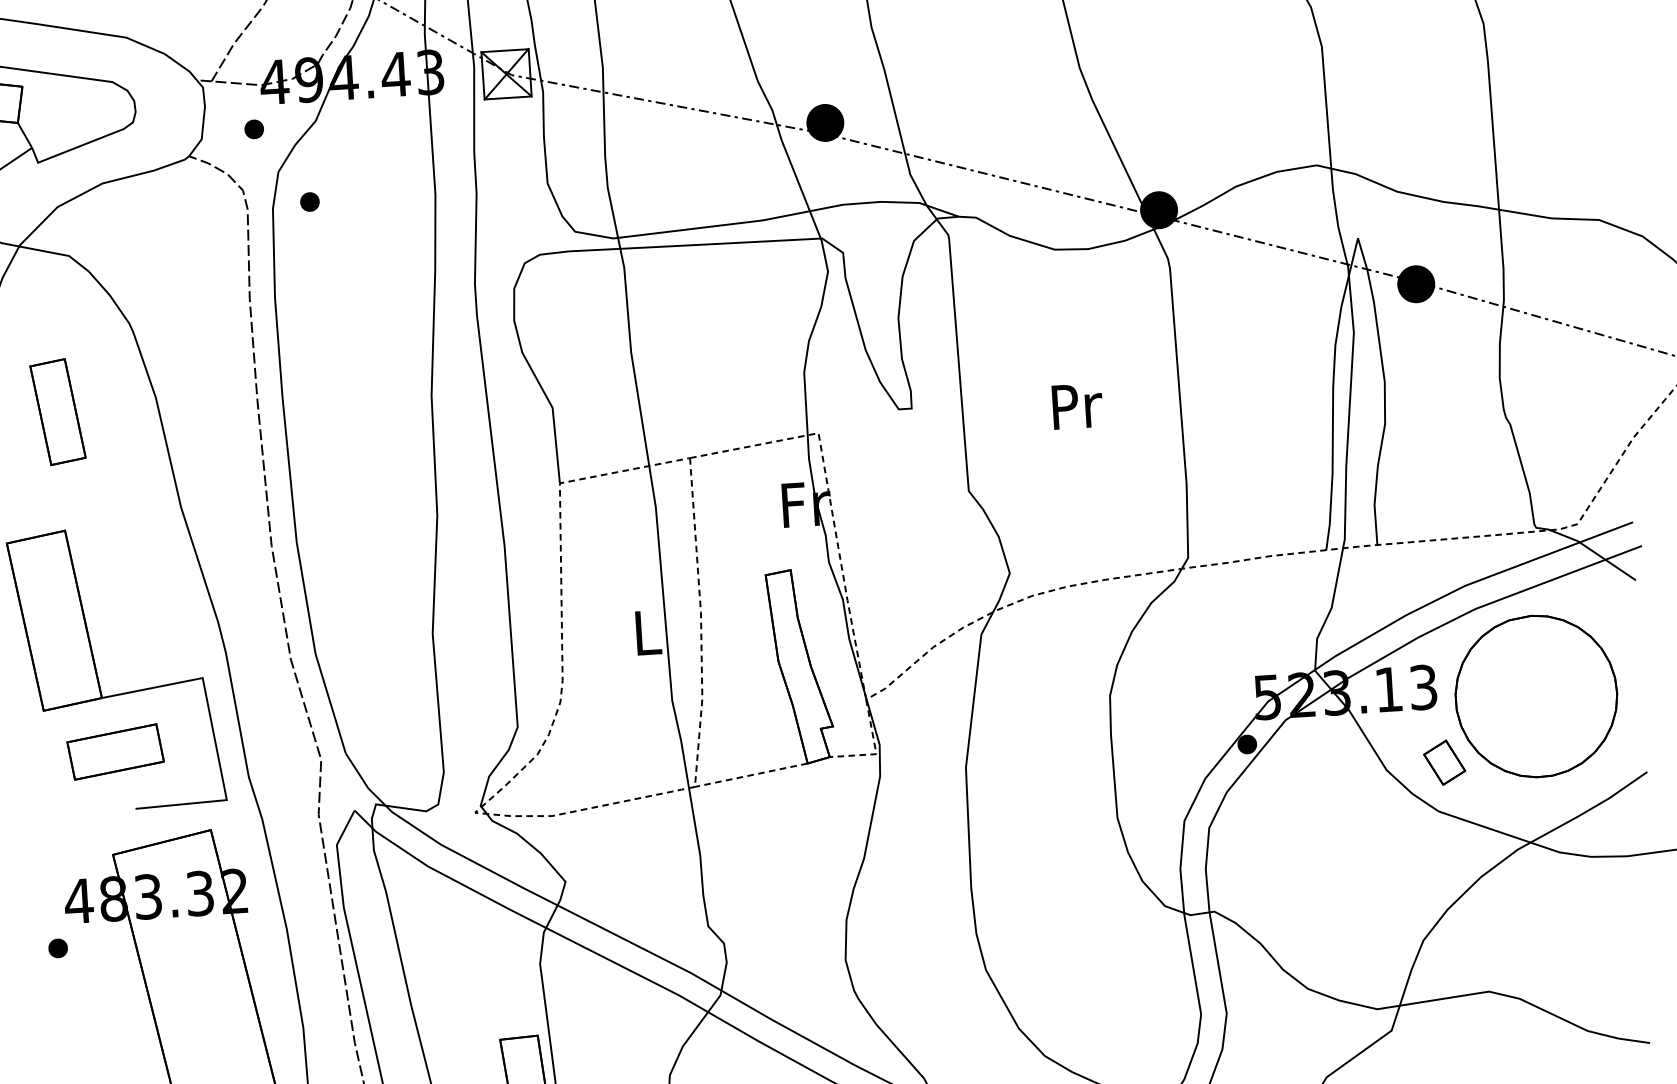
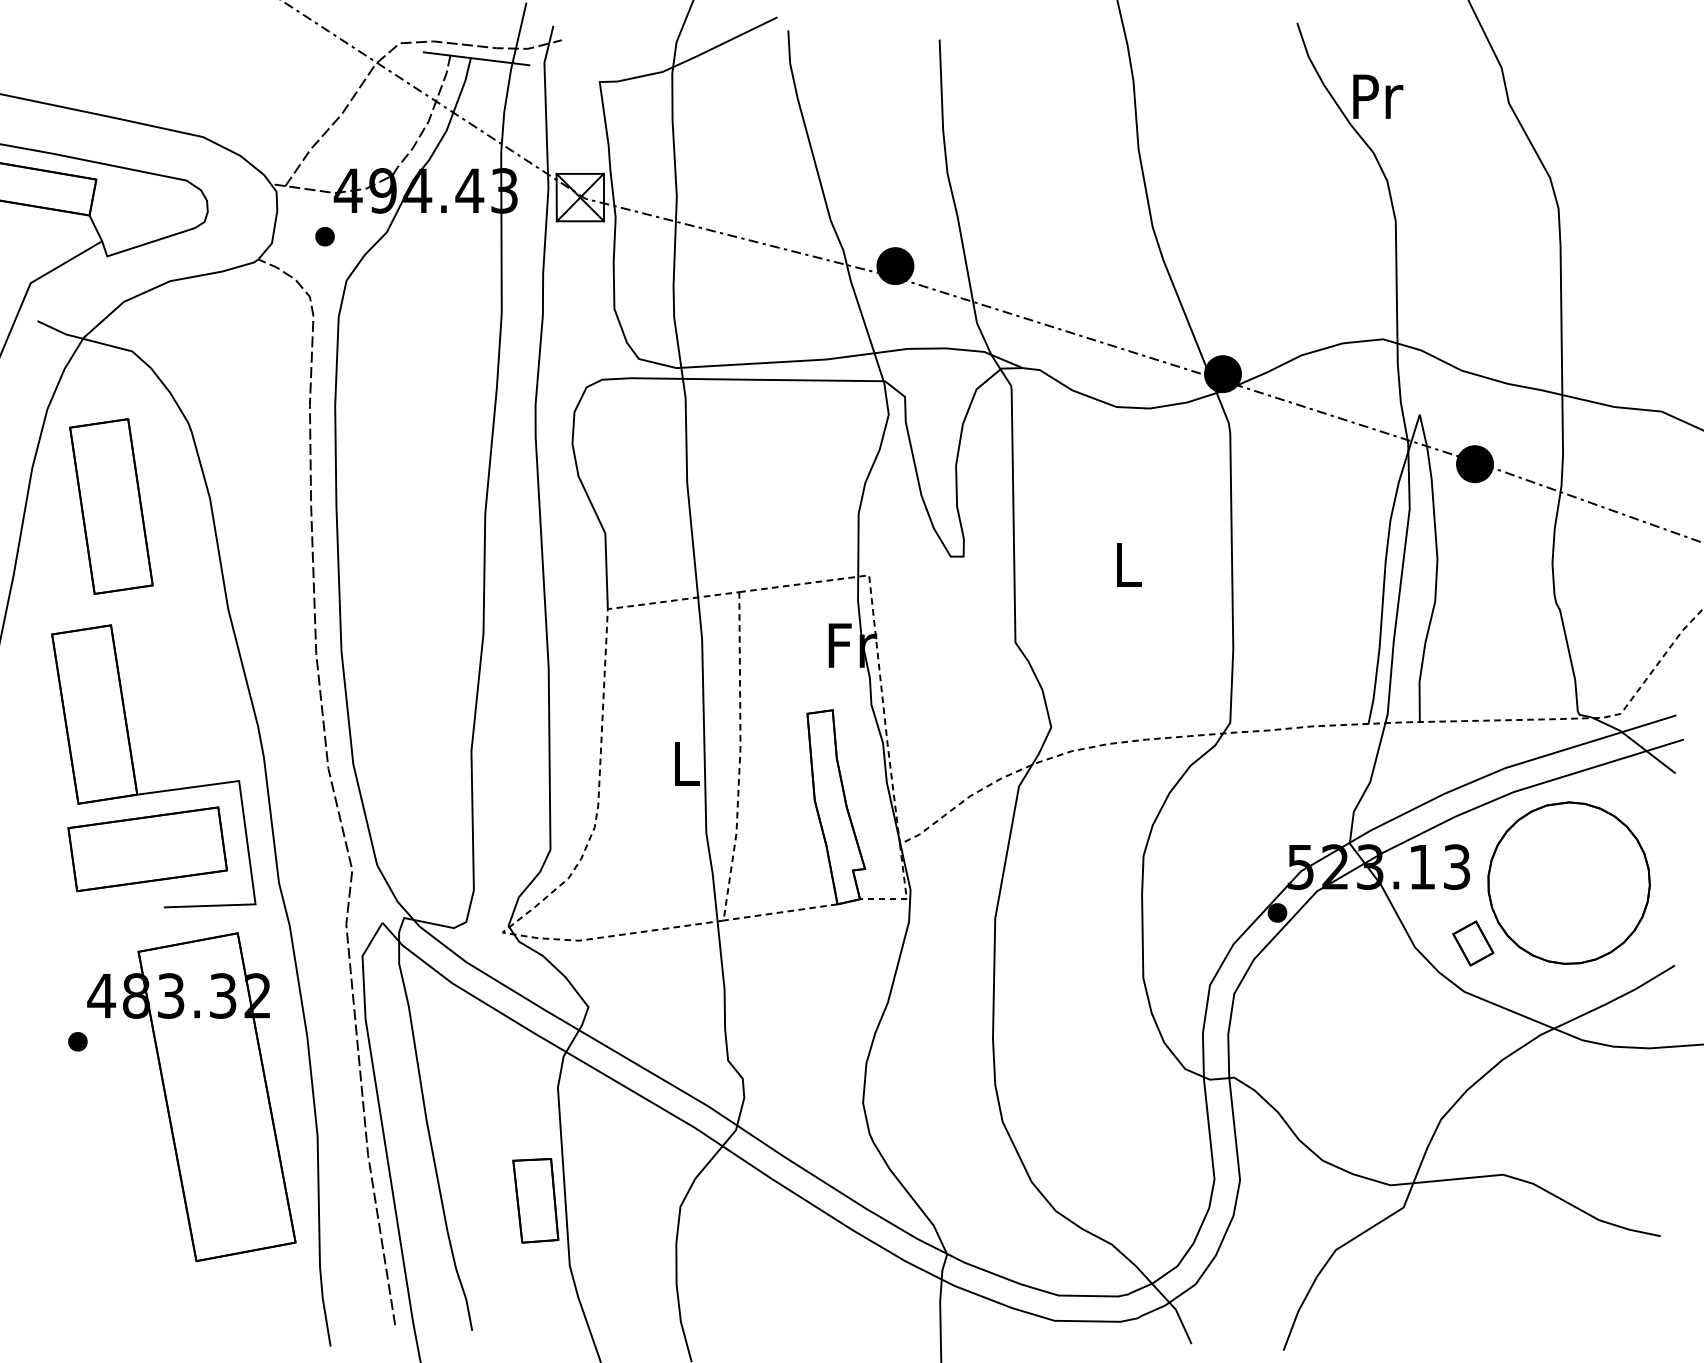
part: (309, 201) -> (375, 312), removed
text: (1077, 406) -> (1129, 564), Pr -> L
part: (58, 412) -> (111, 506), size x1.67
part: (115, 752) -> (147, 849), size x1.67

